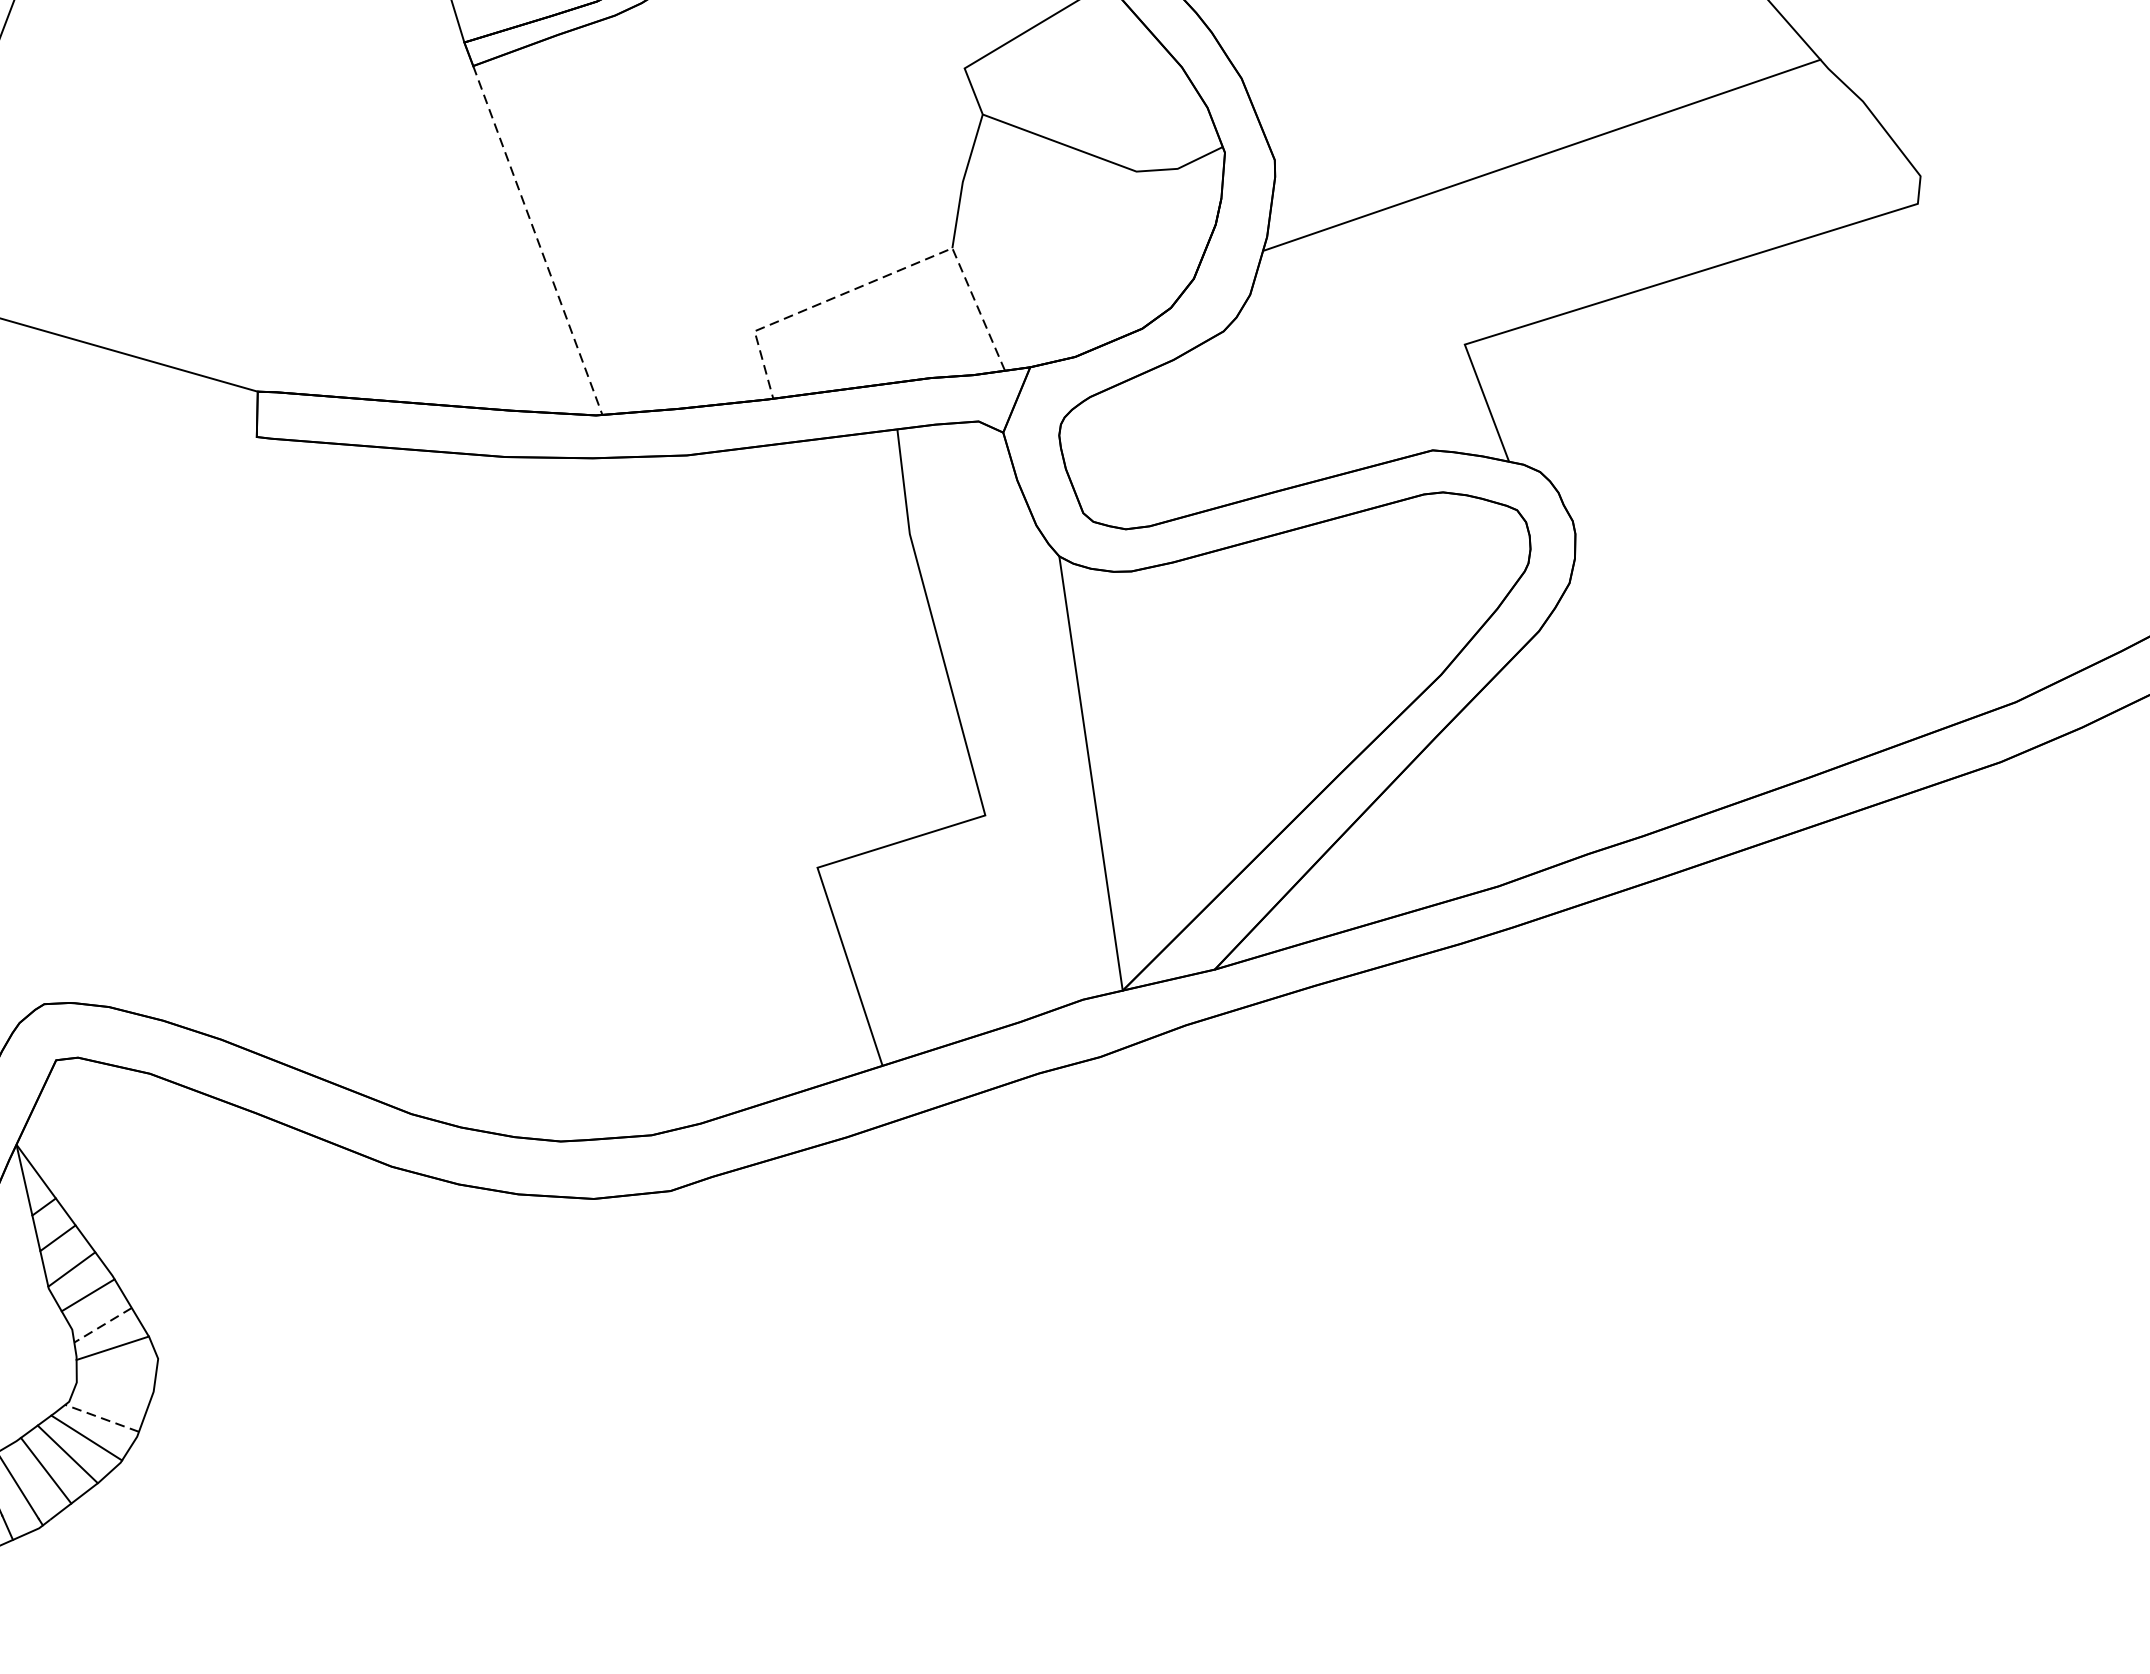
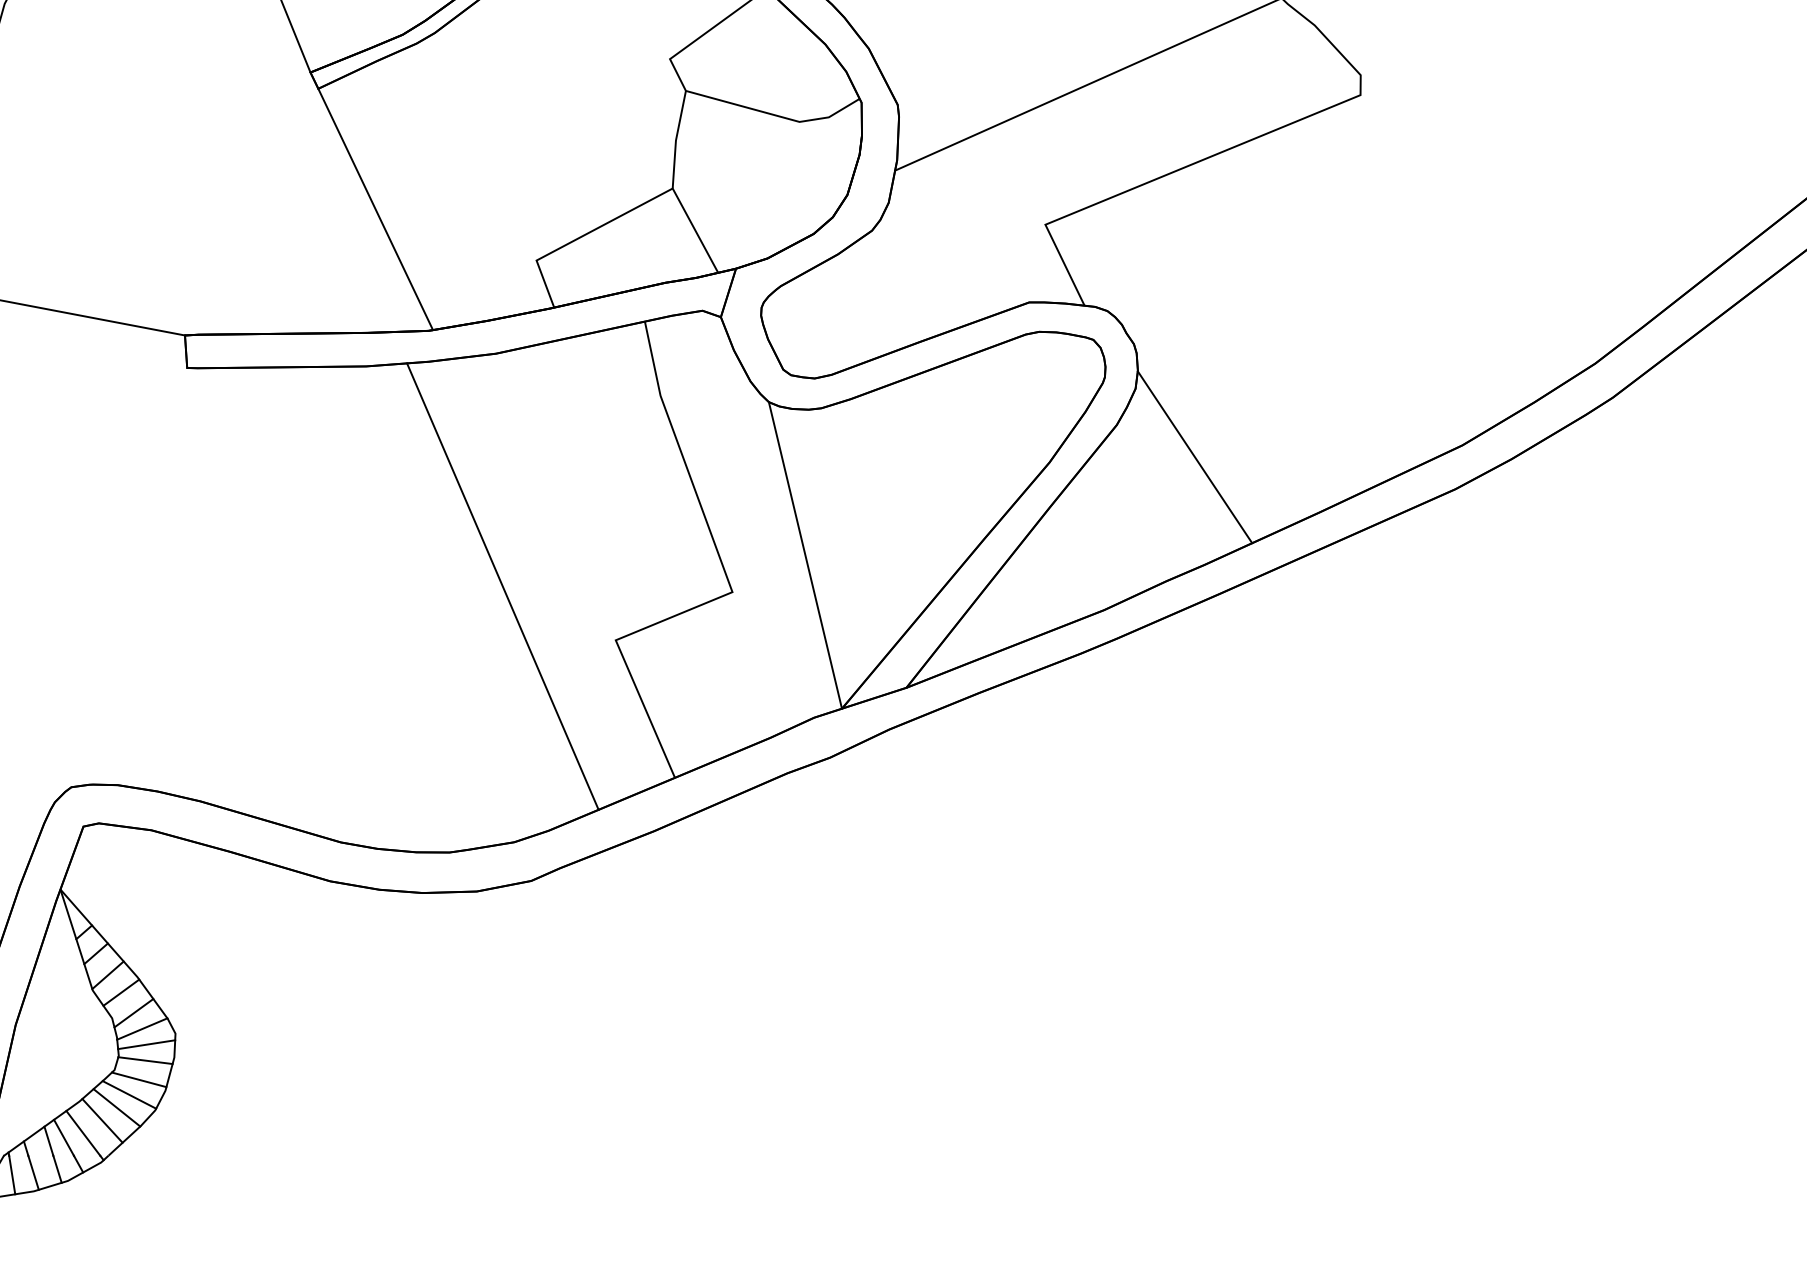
line: (537, 240) -> (375, 209), dashed -> solid
line: (882, 278) -> (624, 214), dashed -> solid
line: (1642, 685) -> (1194, 457), added
line: (667, 779) -> (502, 586), added
line: (102, 1325) -> (133, 1013), dashed -> solid
line: (116, 1370) -> (146, 1044), added
line: (113, 1392) -> (145, 1060), added
line: (101, 1417) -> (138, 1079), dashed -> solid

